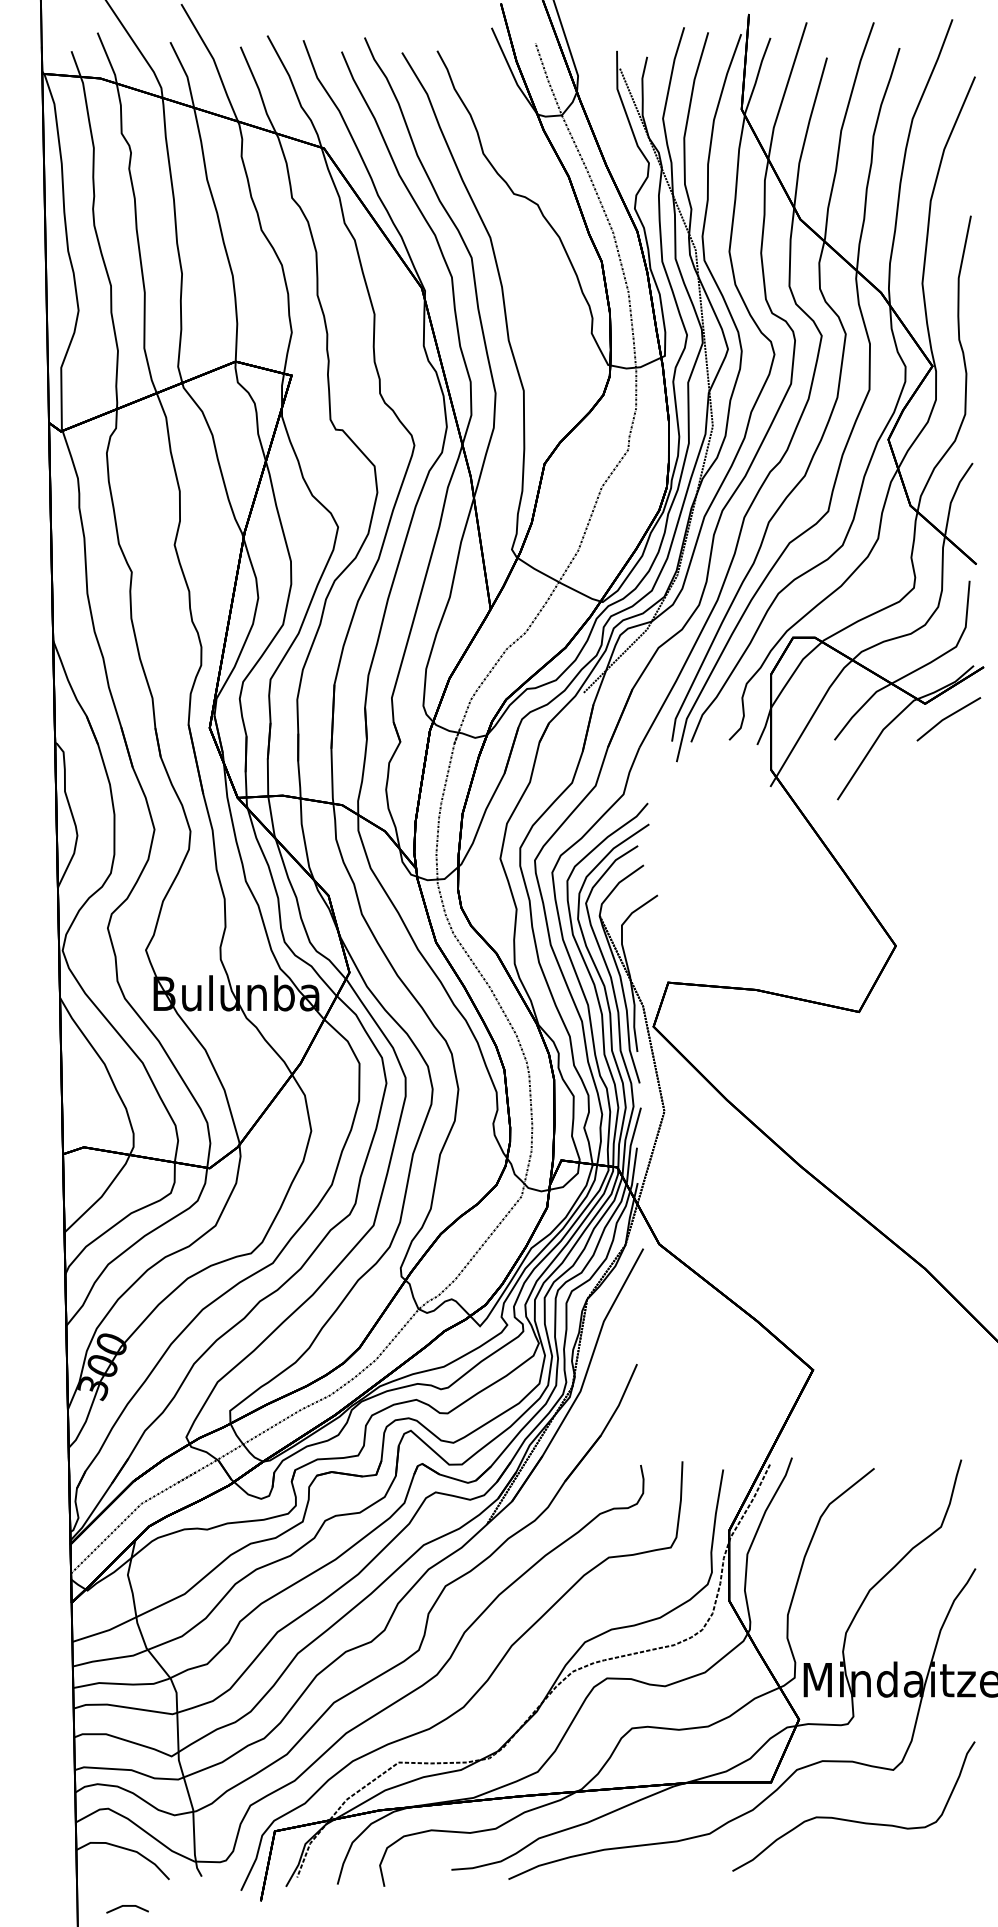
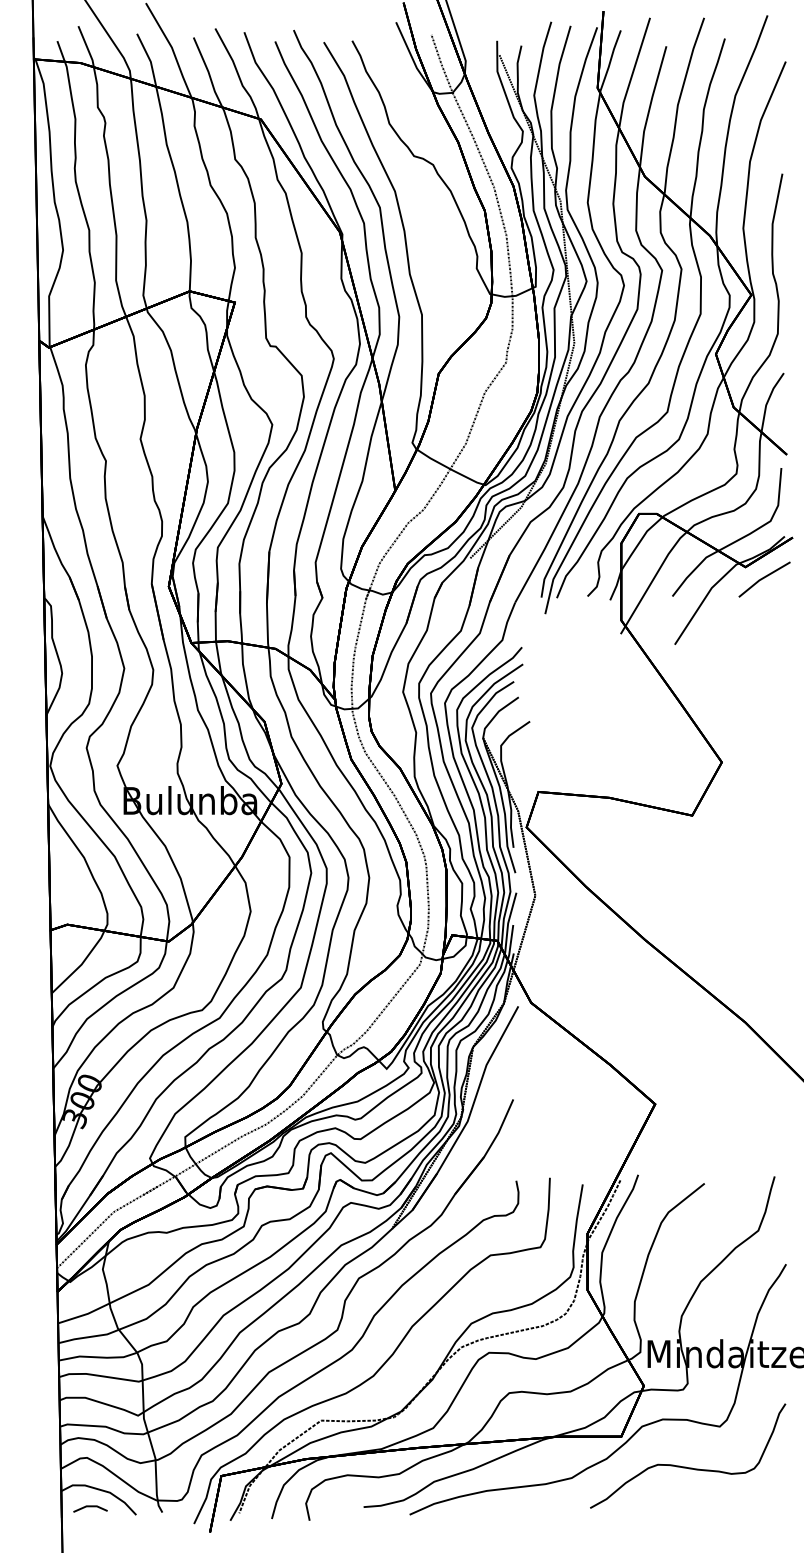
line: (127, 1906) -> (90, 1506), moved

